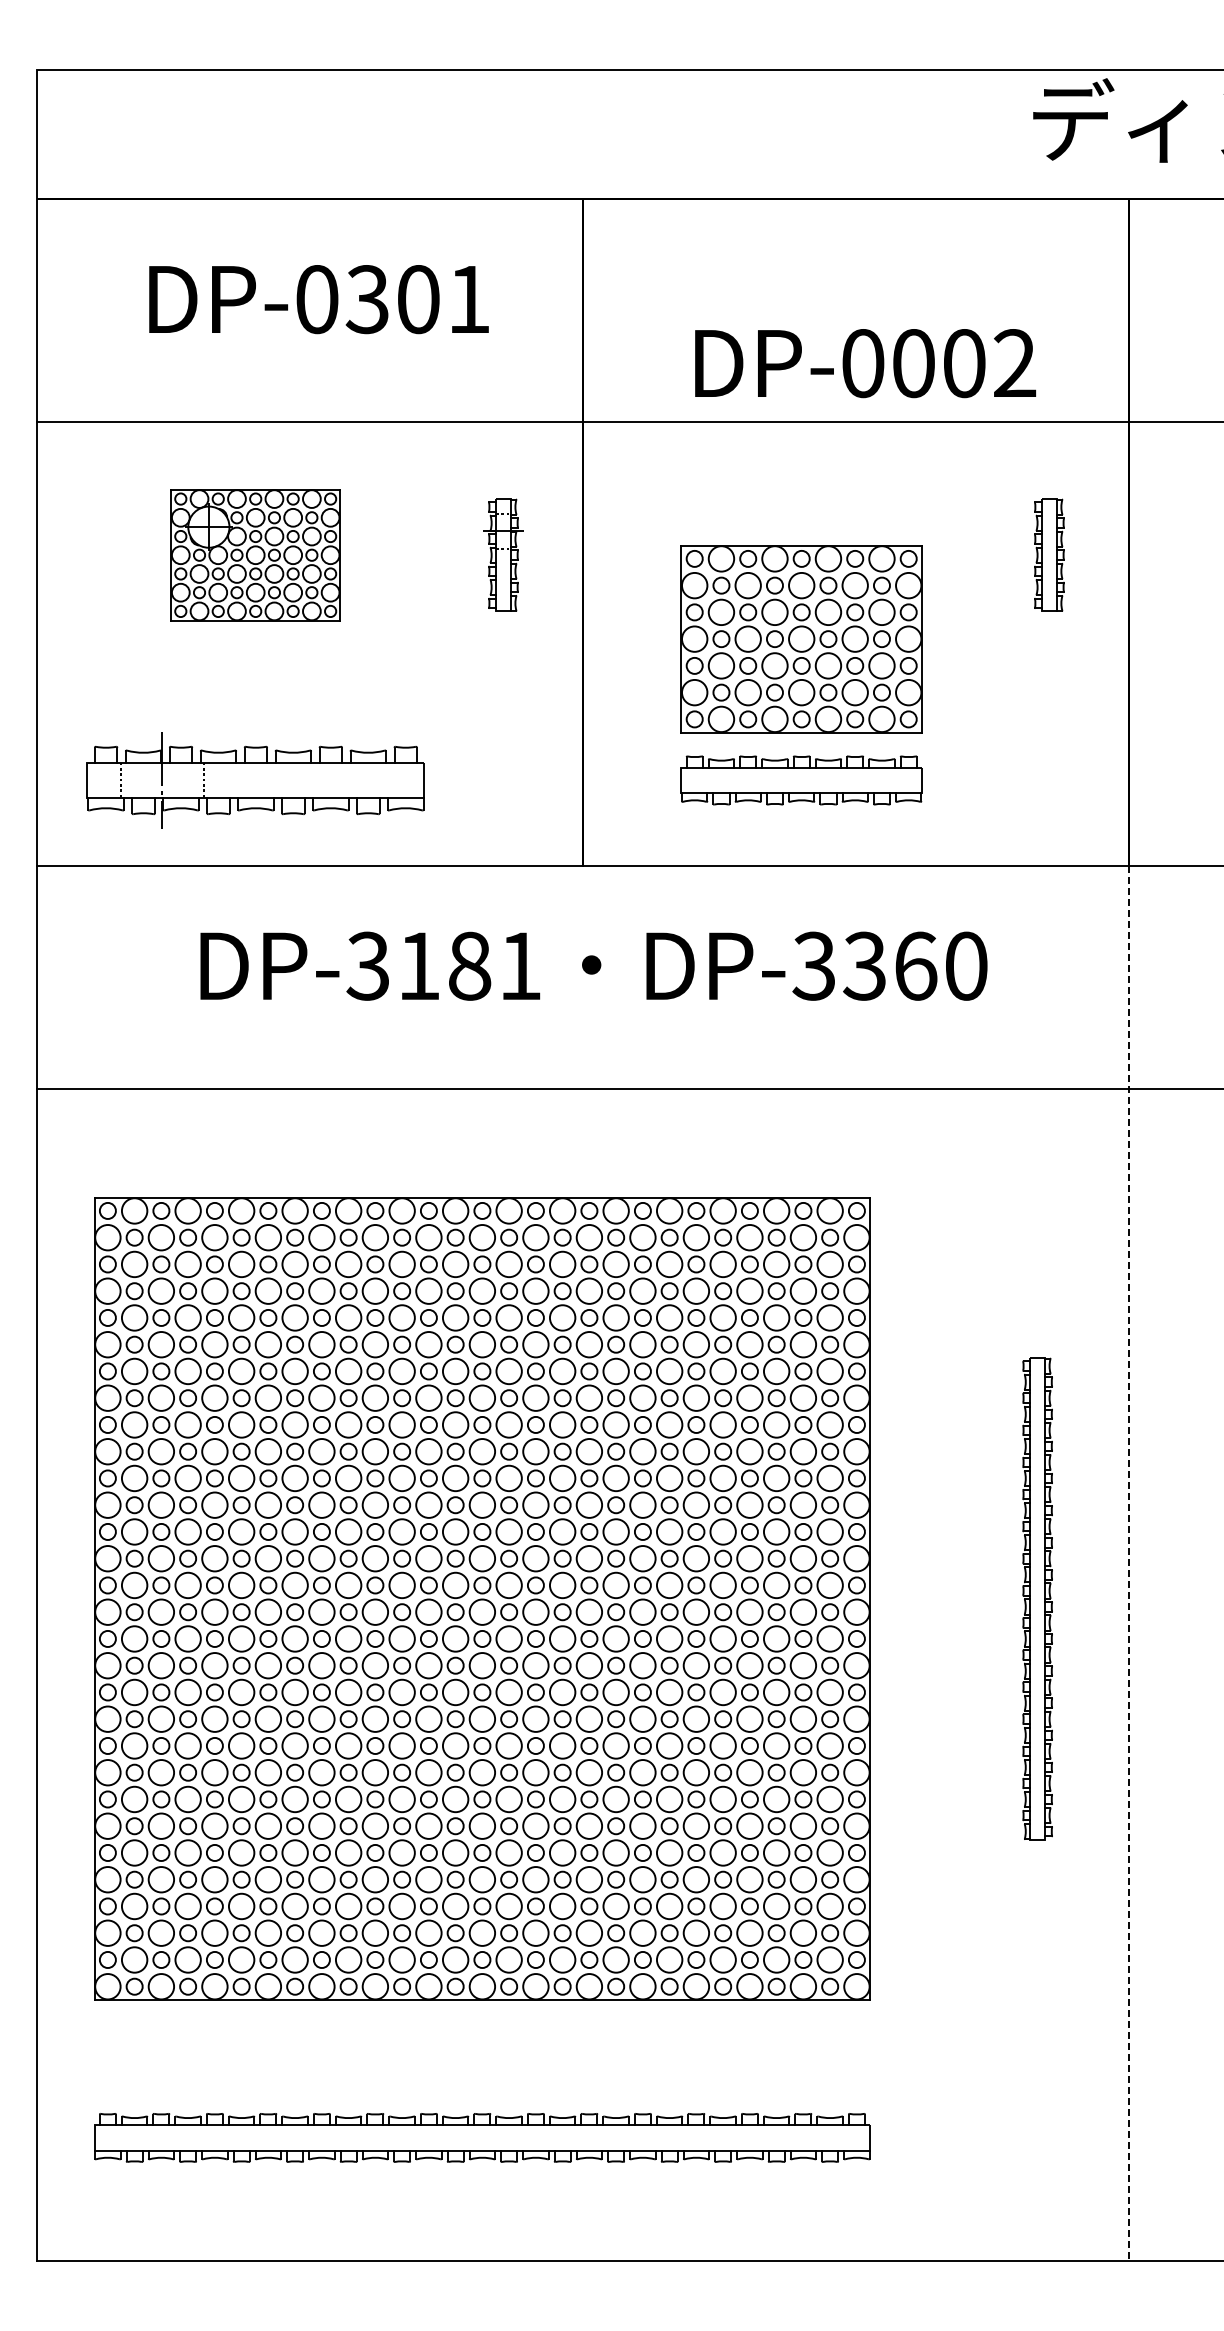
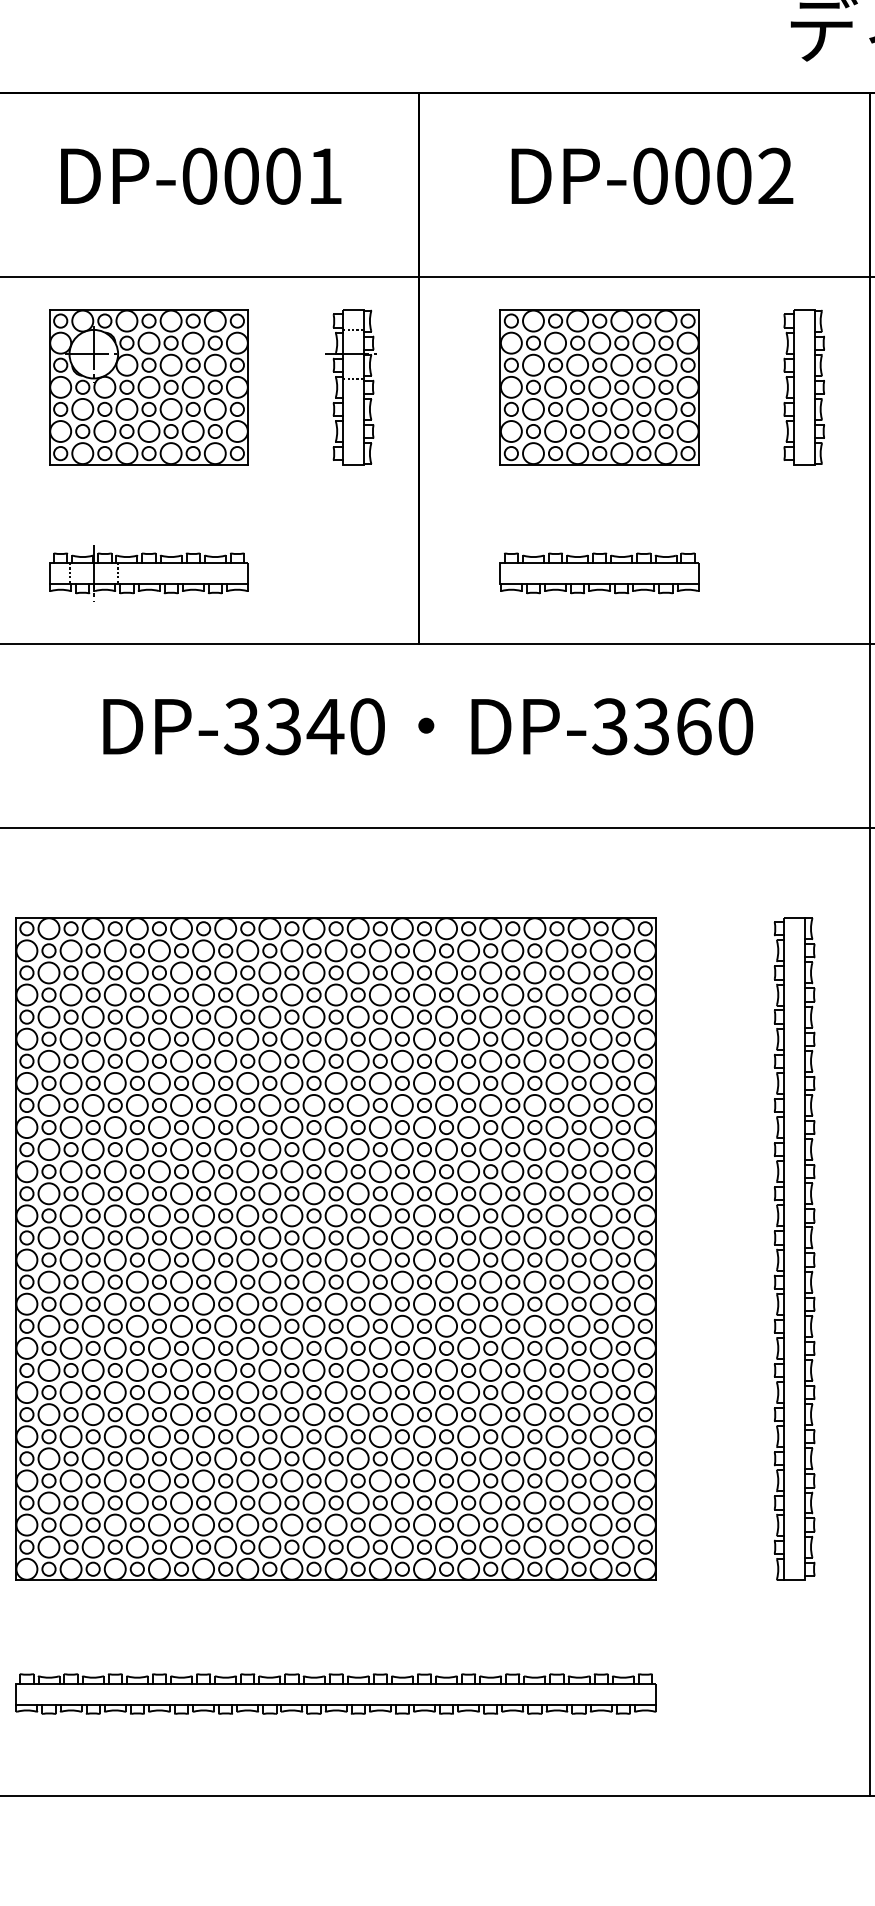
text: (366, 299) -> (240, 176), DP-0301 -> DP-0001
text: (865, 363) -> (652, 176), moved
part: (255, 555) -> (148, 387), size x1.43
part: (503, 555) -> (353, 387), size x1.67
part: (1049, 555) -> (804, 387), size x1.67
part: (801, 639) -> (599, 387), moved
part: (255, 780) -> (148, 573), size x0.71
text: (469, 965) -> (325, 726), DP-3181 -> DP-3340
line: (1128, 1563) -> (869, 1219), dashed -> solid
part: (1037, 1598) -> (794, 1248), size x1.67

